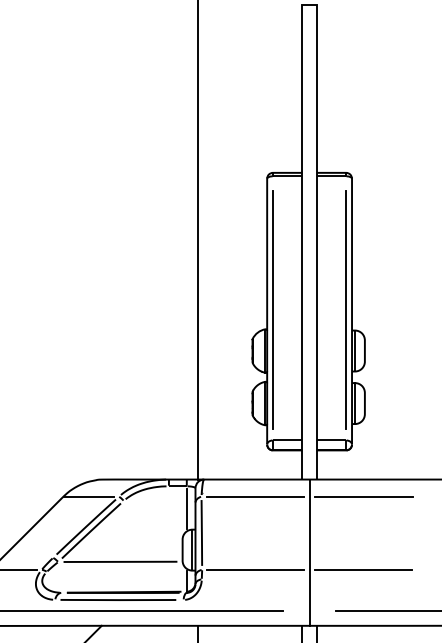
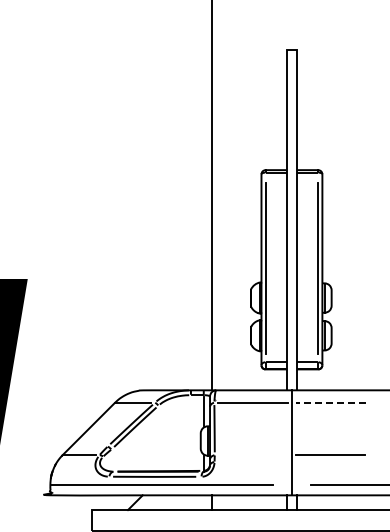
line: (363, 496) -> (330, 402), solid -> dashed
line: (119, 561) -> (155, 449), removed
line: (254, 570) -> (252, 455), removed

